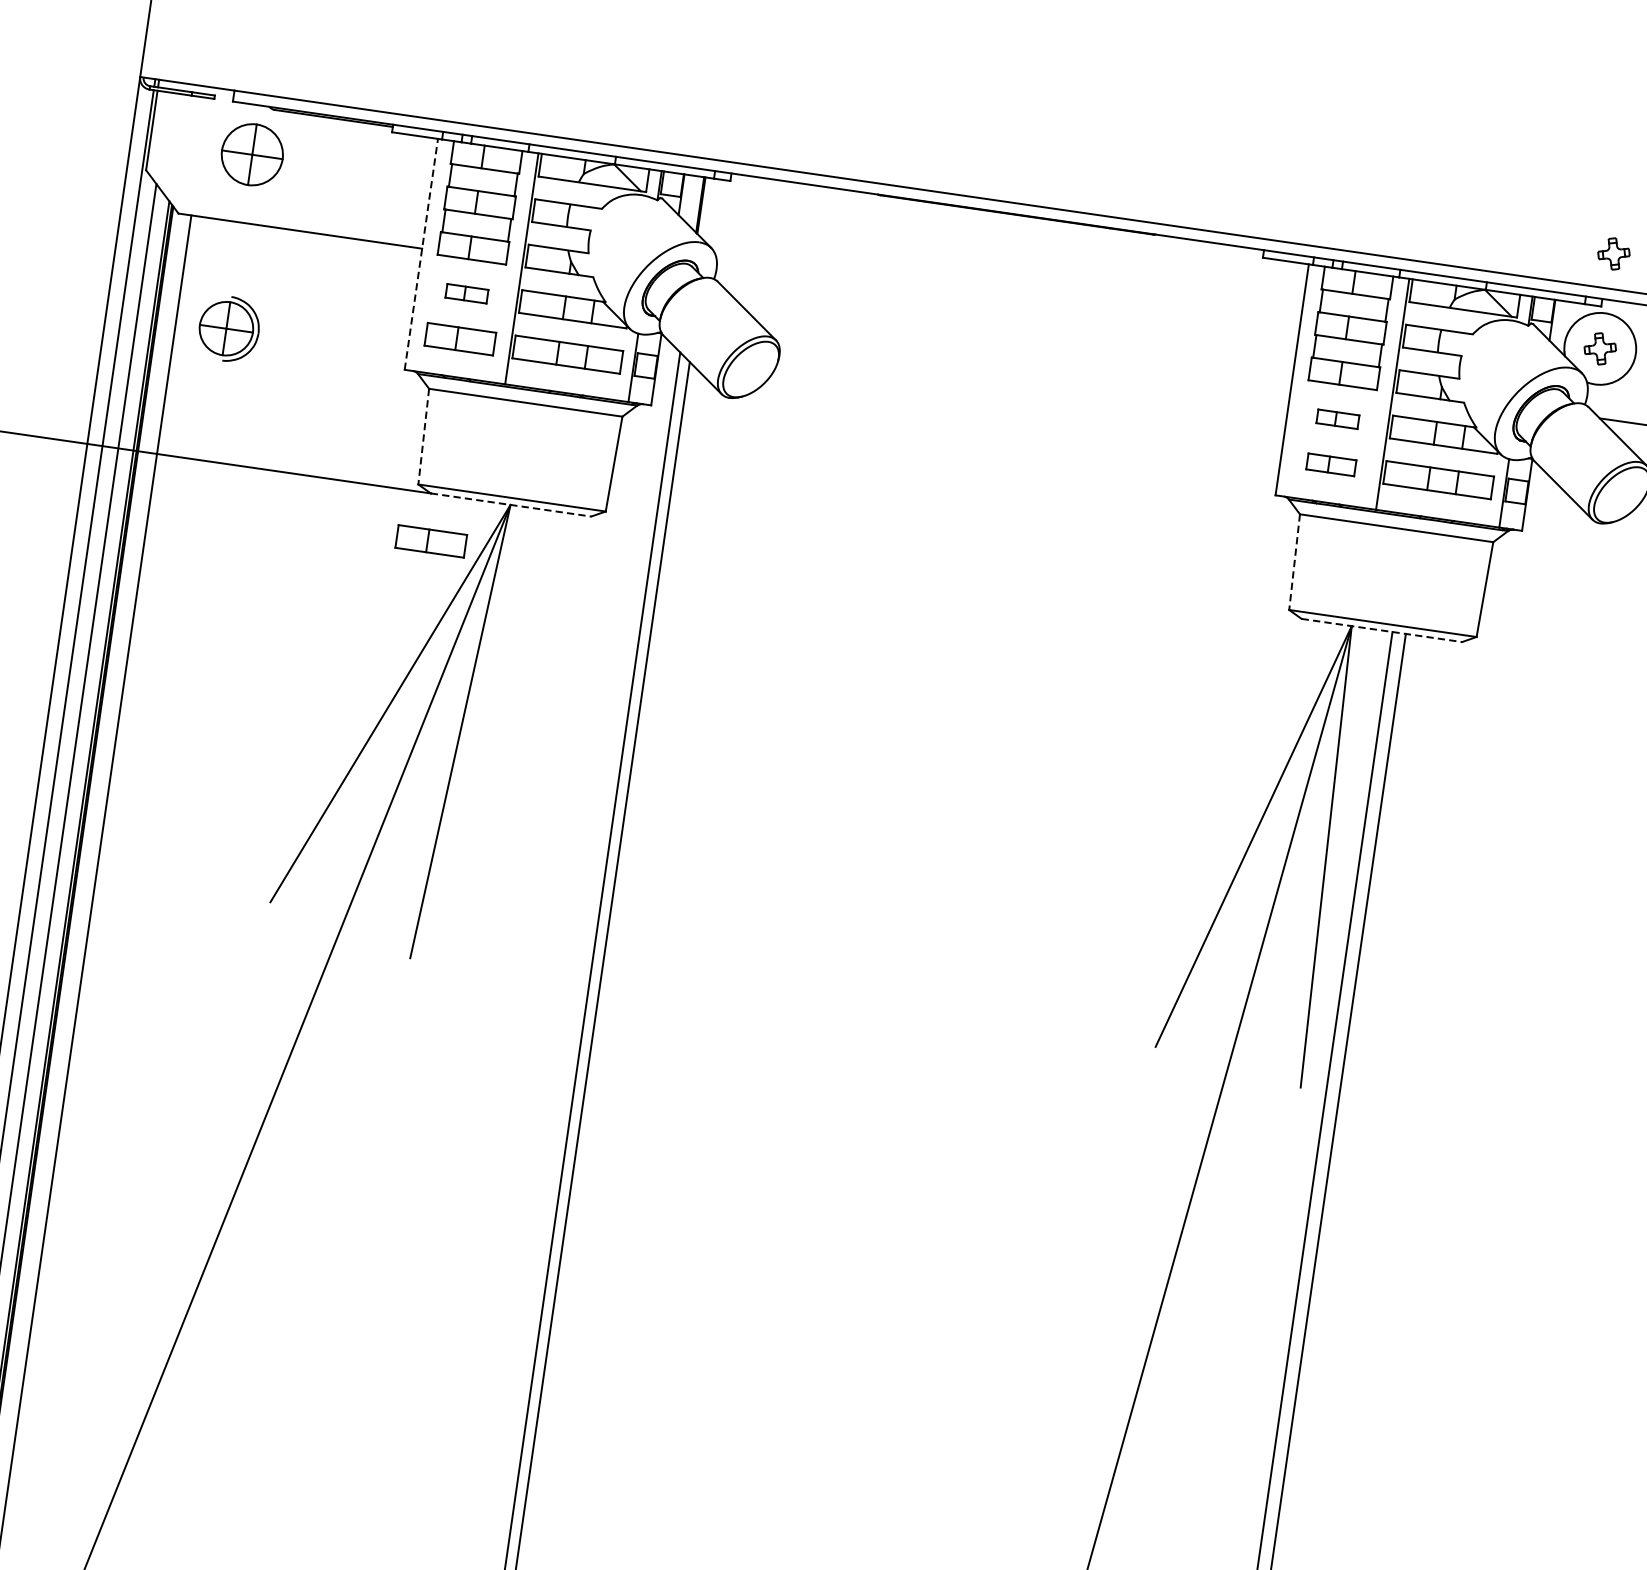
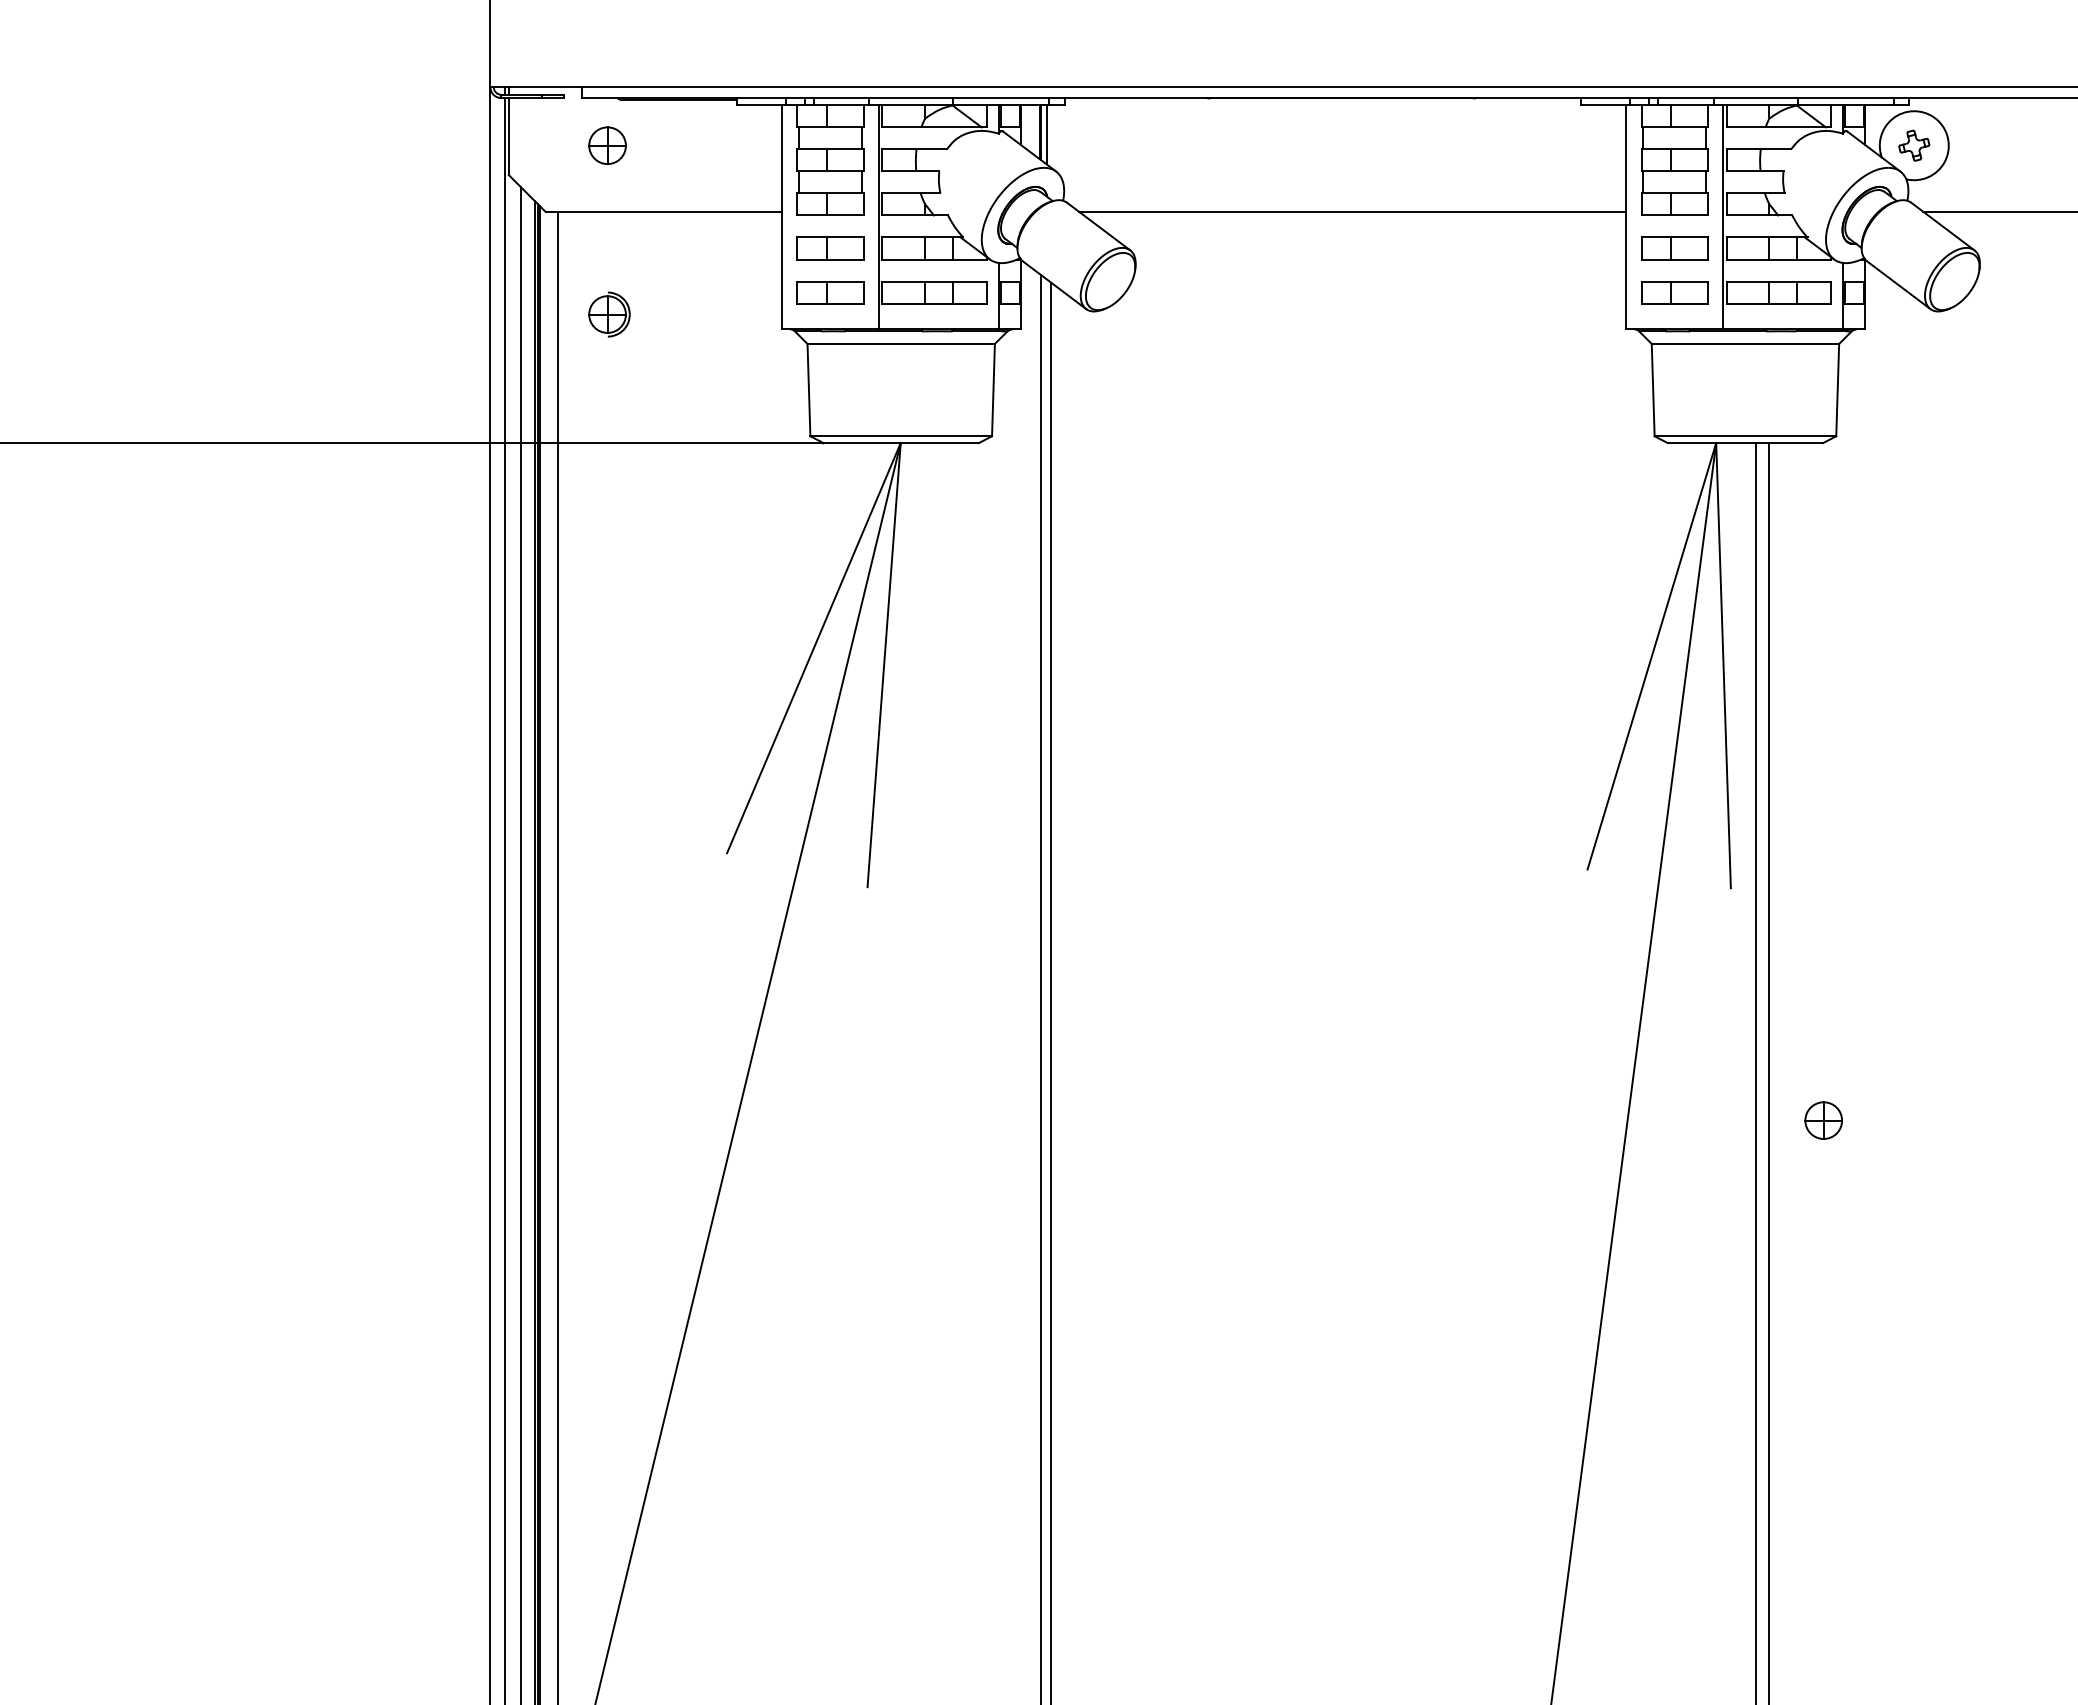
part: (252, 154) -> (607, 145), size x0.62
line: (706, 208) -> (1046, 134), added
part: (1614, 253) -> (1914, 53), removed
line: (421, 254) -> (781, 217), dashed -> solid
part: (467, 293) -> (830, 248), size x1.67
part: (229, 329) -> (609, 314), size x0.71
line: (1010, 333) -> (1352, 211), added
part: (1337, 419) -> (1674, 248), size x1.67
line: (423, 437) -> (808, 390), dashed -> solid
part: (1331, 464) -> (1674, 292), size x1.43
line: (511, 505) -> (901, 443), dashed -> solid
part: (431, 541) -> (830, 488), removed
line: (1294, 562) -> (1653, 390), dashed -> solid
line: (1381, 630) -> (1745, 443), dashed -> solid
part: (1361, 1340) -> (1823, 1120), added

